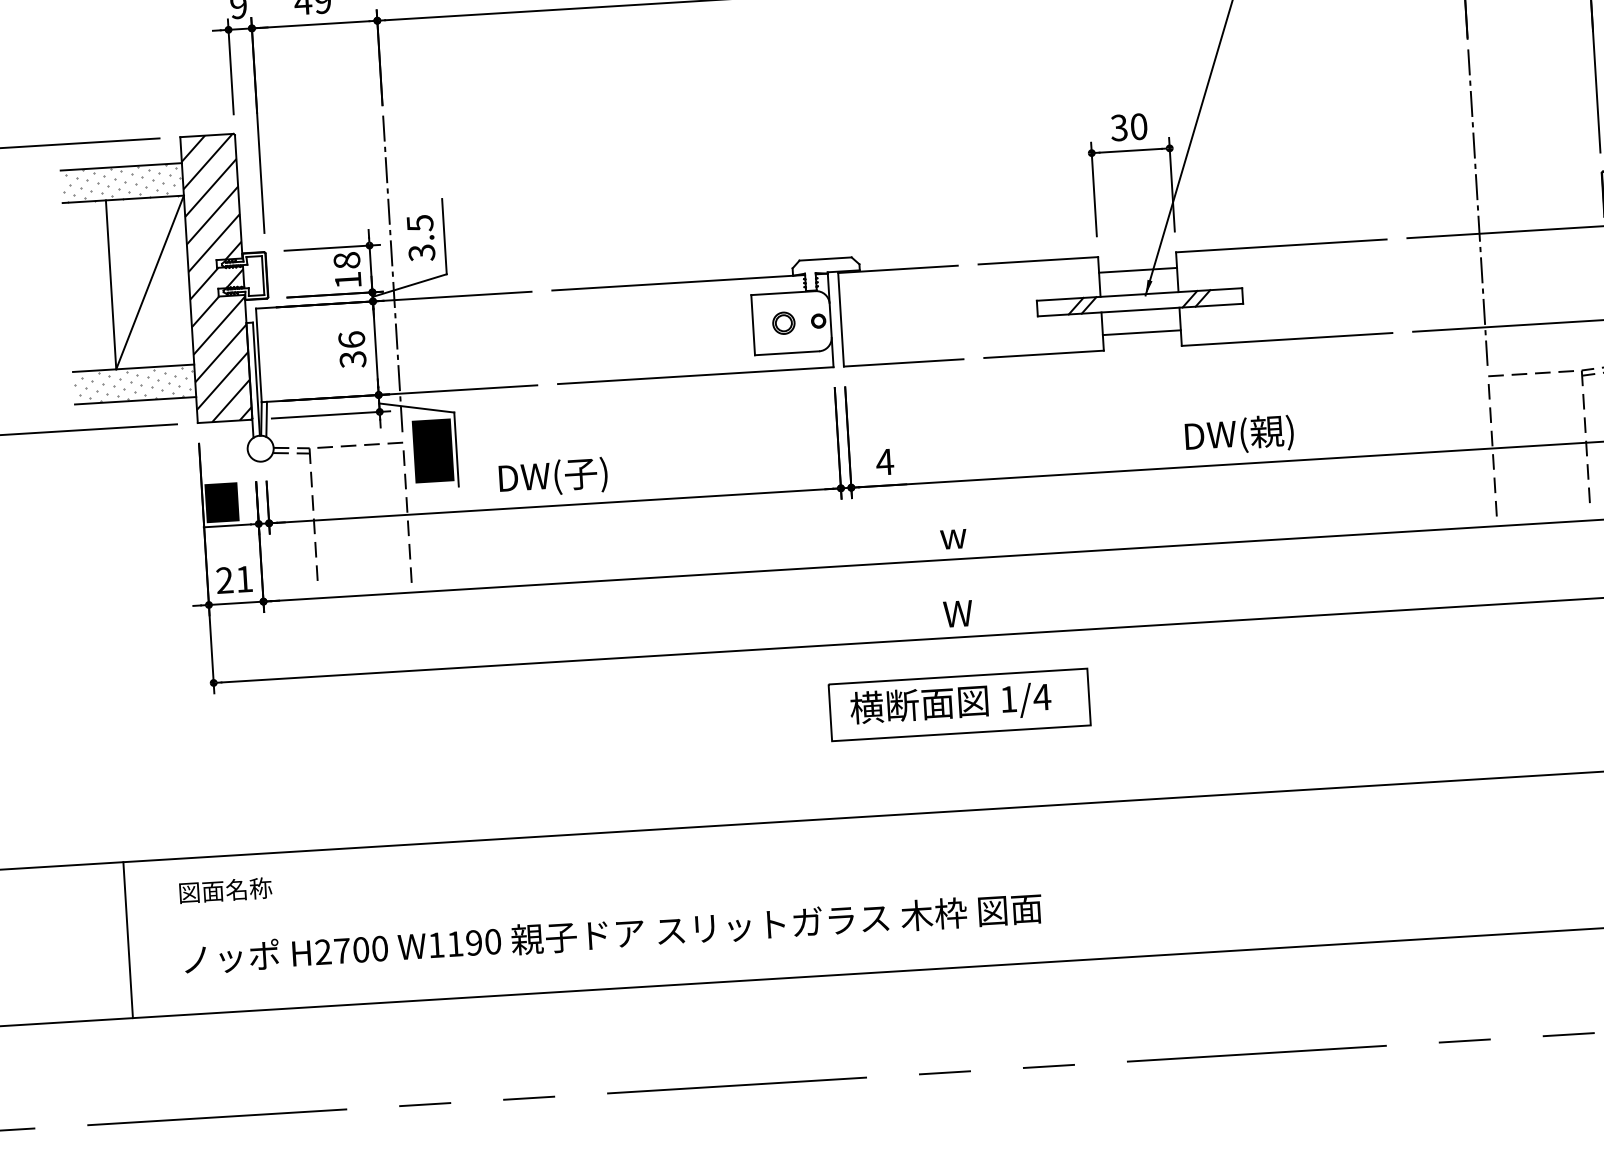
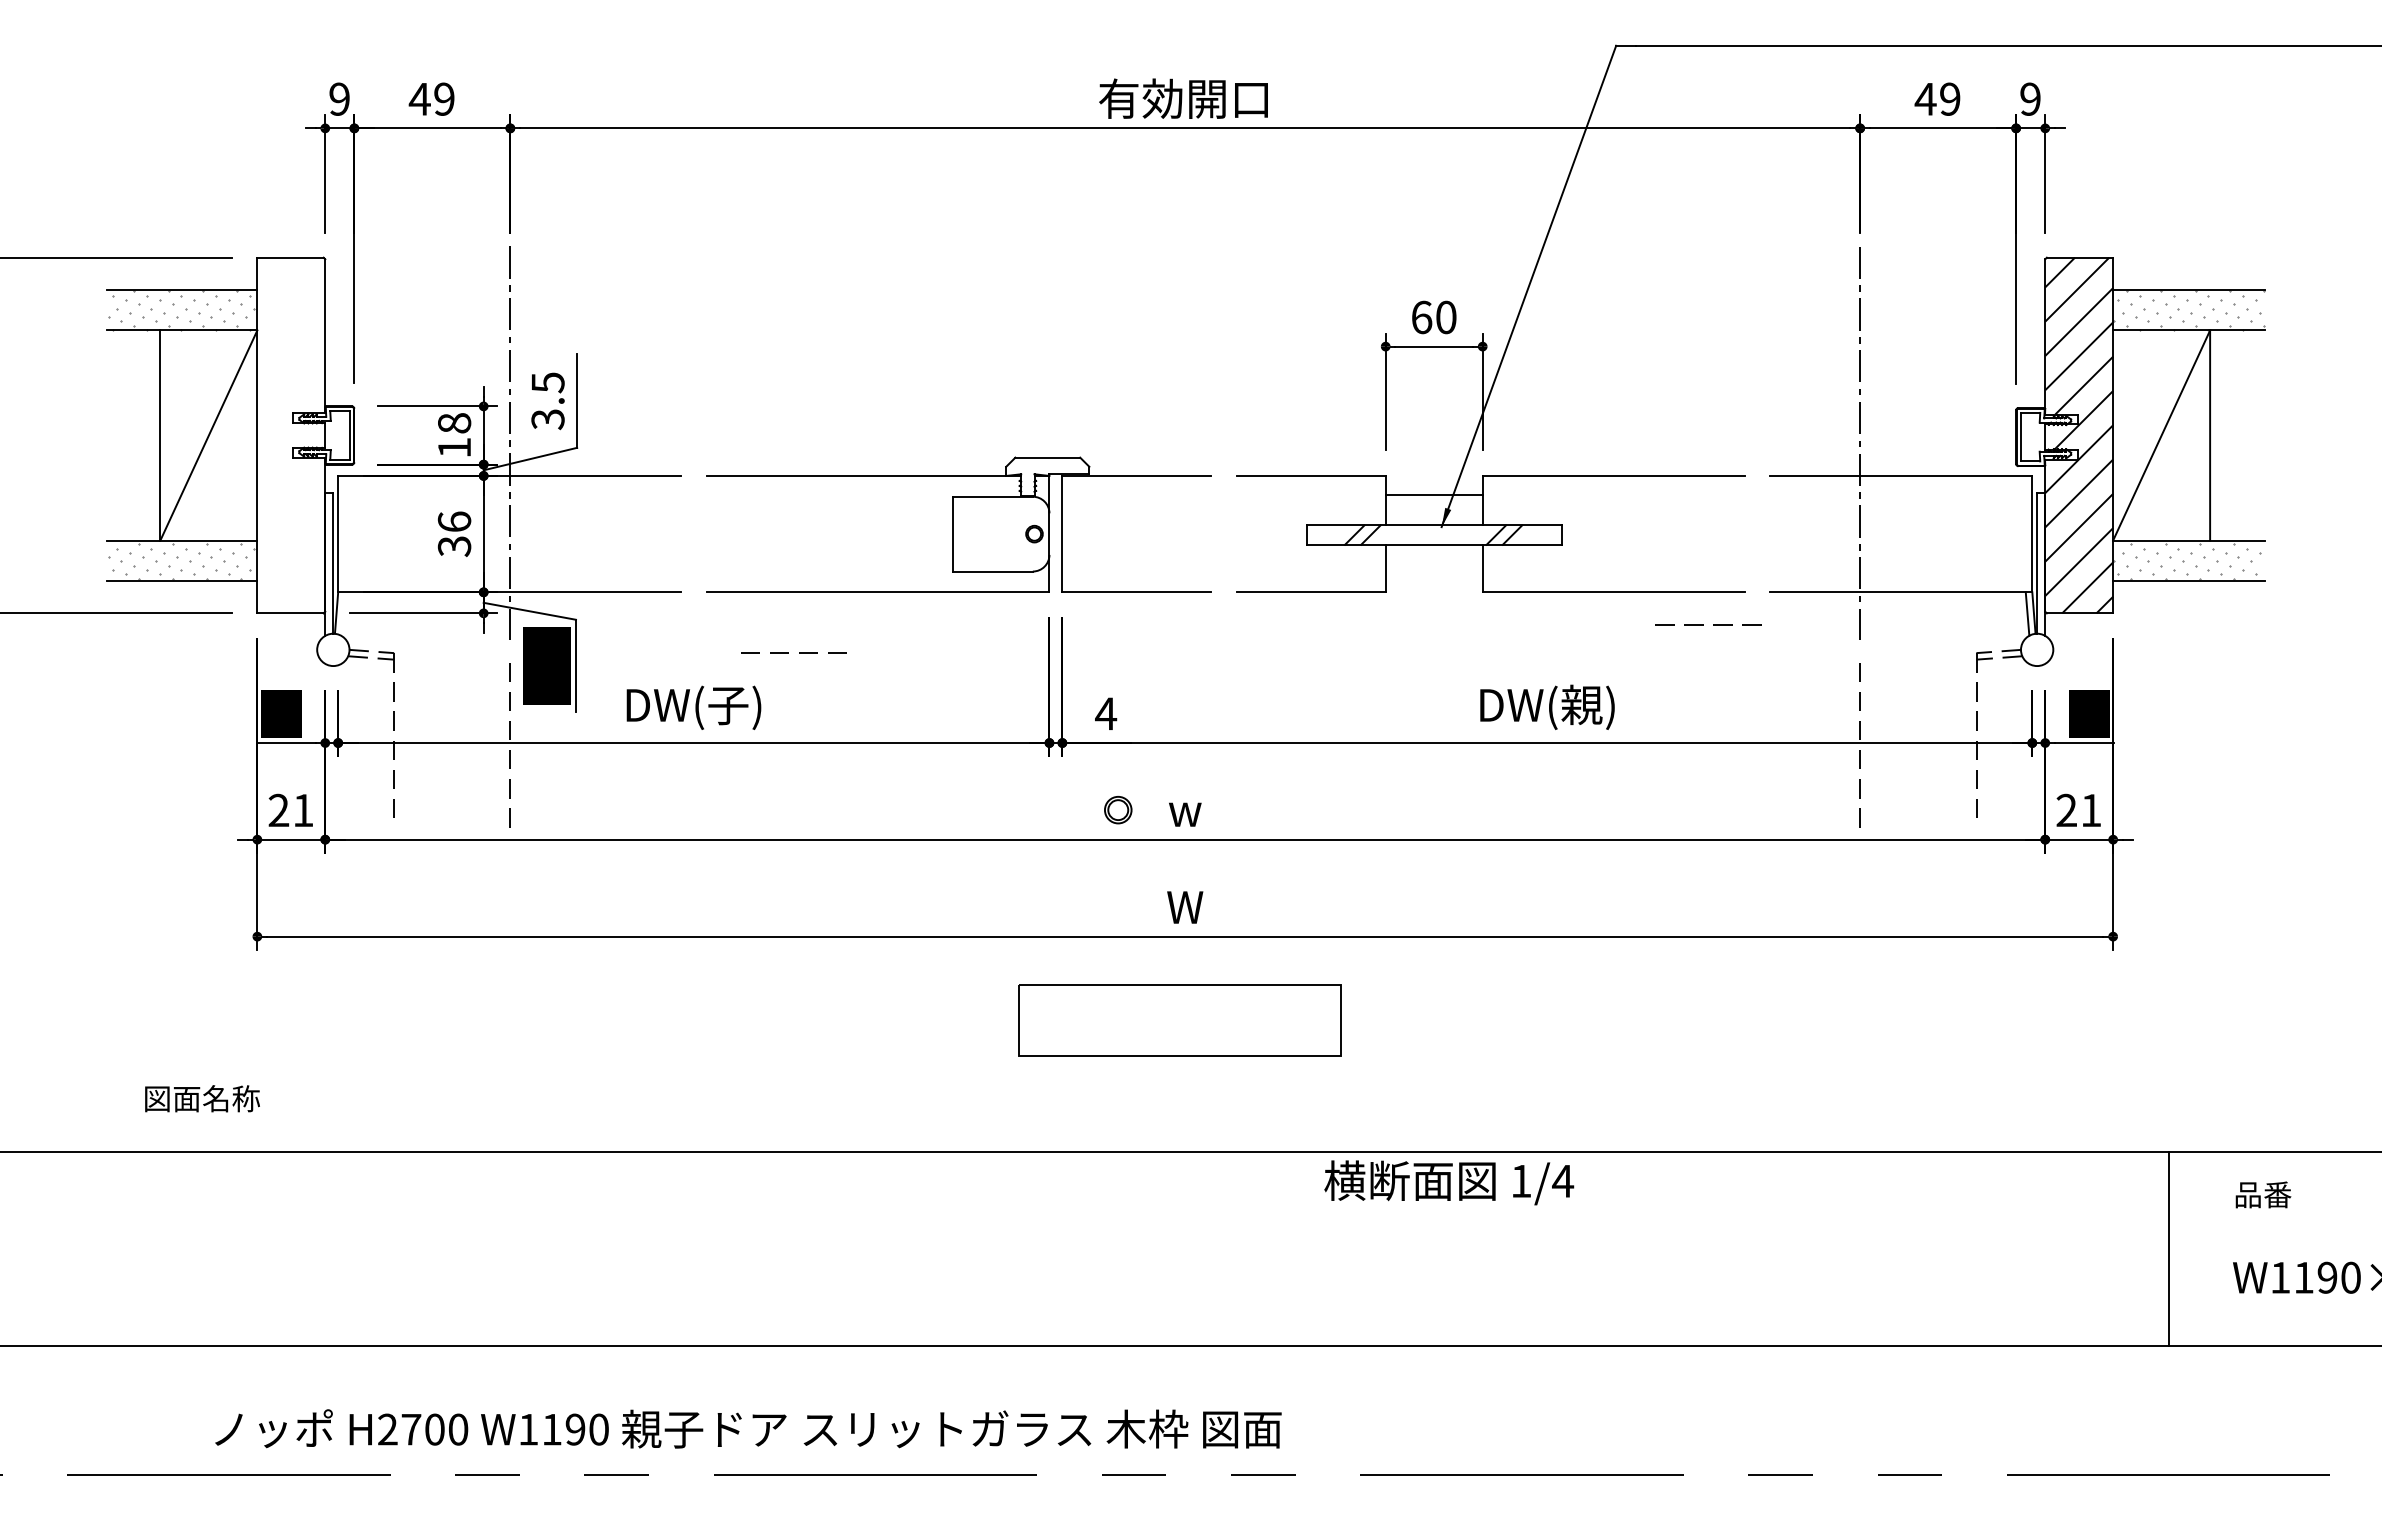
text: (1119, 127) -> (1421, 317), 30 -> 60
hatch: (216, 278) -> (291, 435), removed
part: (784, 323) -> (1118, 810), moved
line: (1141, 332) -> (1433, 572), removed
line: (1527, 373) -> (1703, 624), moved
line: (266, 418) -> (342, 613), removed
line: (355, 444) -> (788, 652), moved
text: (950, 703) -> (1449, 1182), moved
text: (225, 890) -> (202, 1098), moved
text: (613, 933) -> (748, 1428), moved
line: (127, 939) -> (131, 1248), removed

